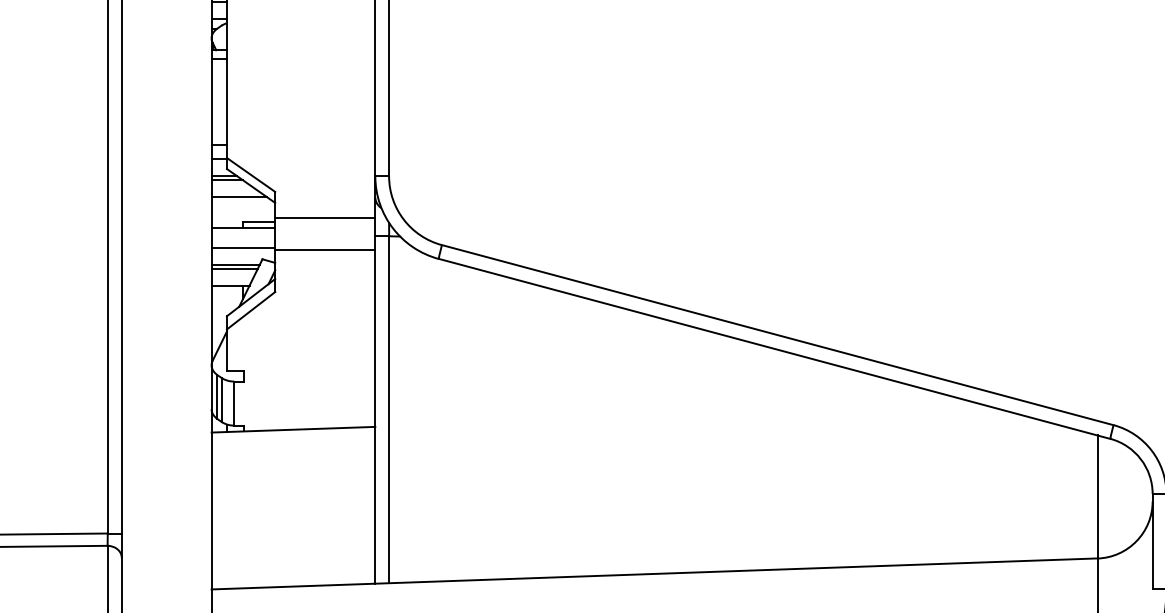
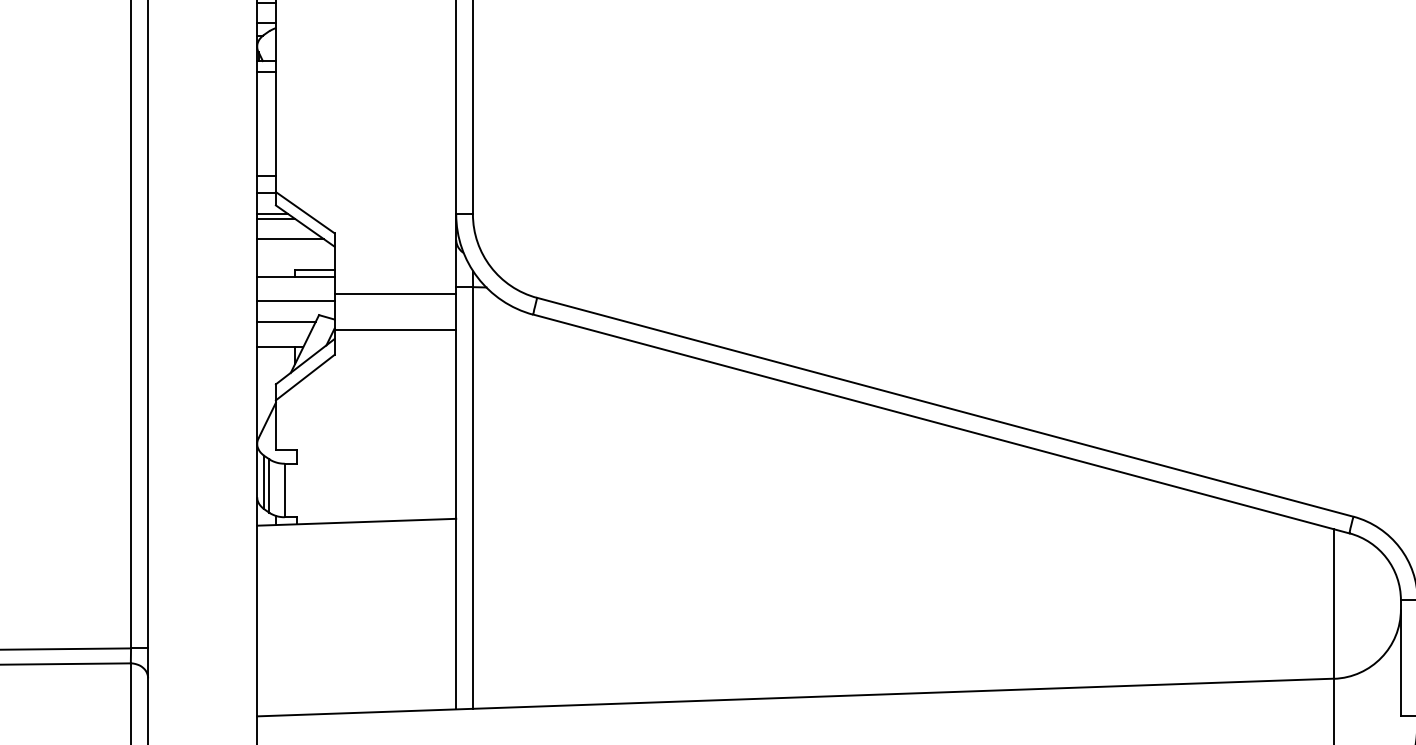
line: (325, 217) -> (395, 293), moved
line: (325, 249) -> (395, 329), moved
line: (234, 268) -> (285, 326), removed

